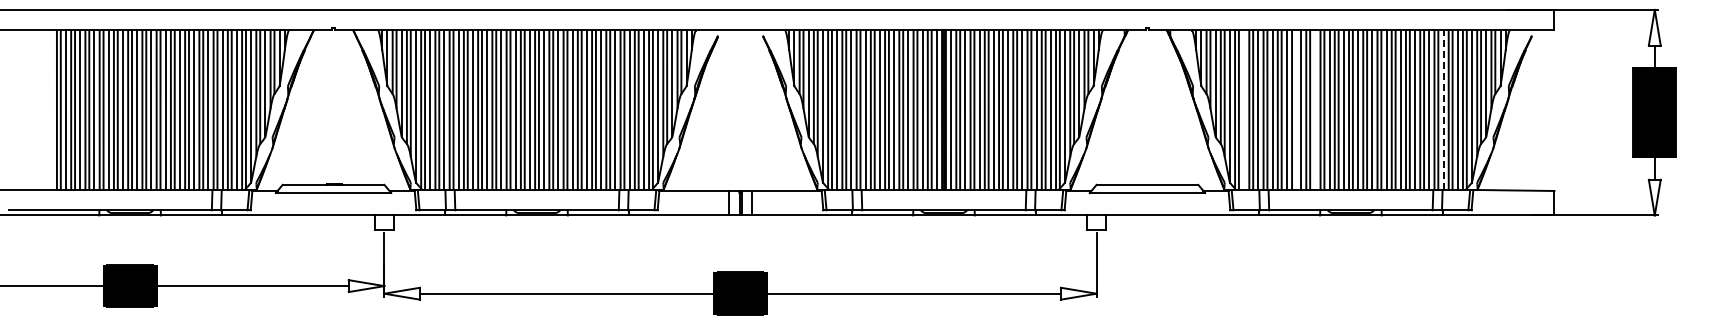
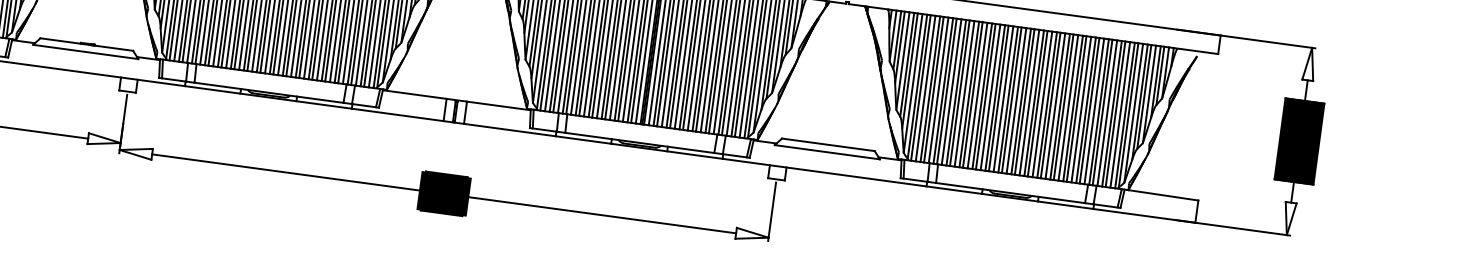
line: (1244, 109) -> (926, 88), added
line: (1295, 109) -> (972, 94), added
line: (1315, 109) -> (990, 96), added
line: (1443, 110) -> (1107, 113), dashed -> solid

